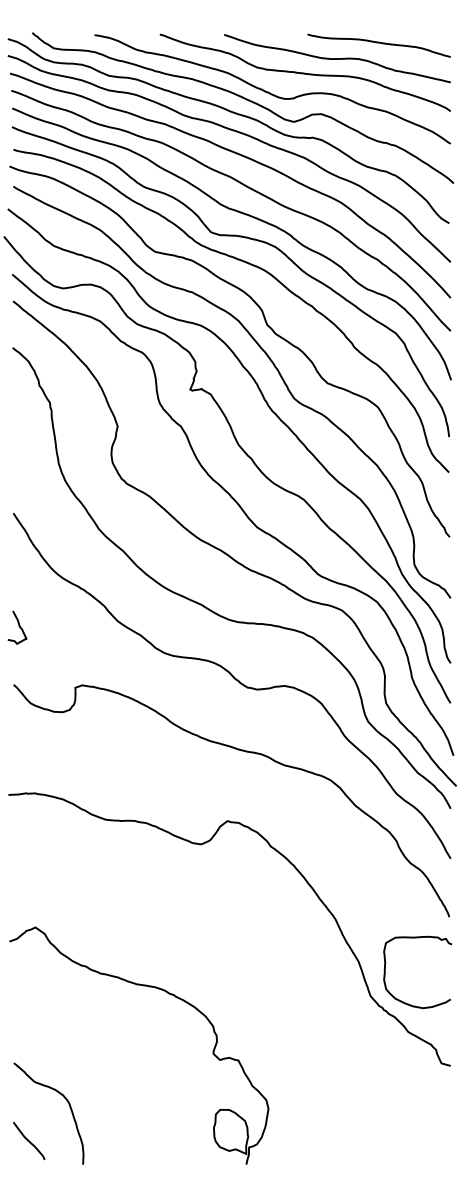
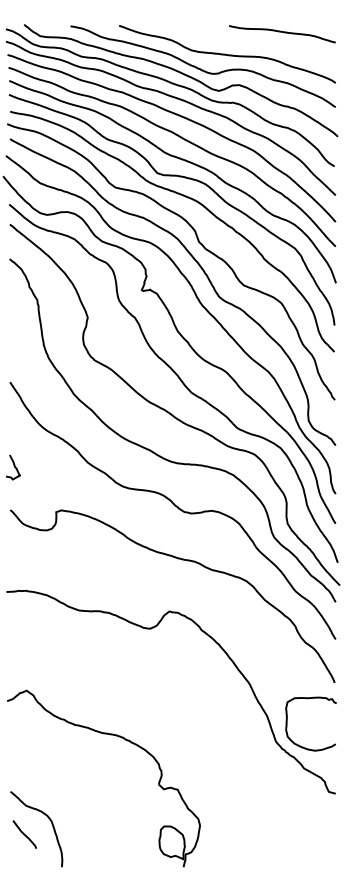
curve: (337, 58) -> (251, 43), removed
curve: (28, 1140) -> (24, 834), moved

